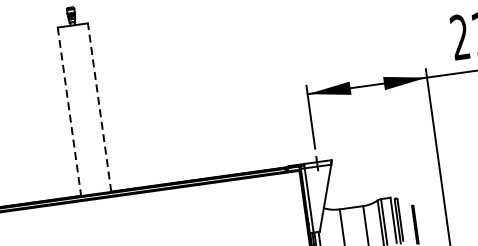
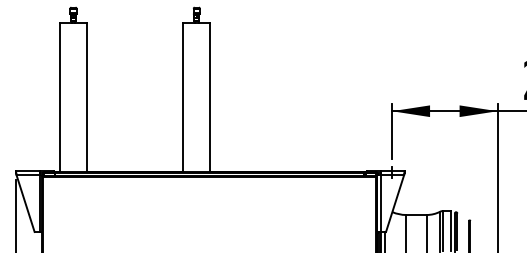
line: (100, 107) -> (210, 97), dashed -> solid
line: (69, 112) -> (183, 98), dashed -> solid

